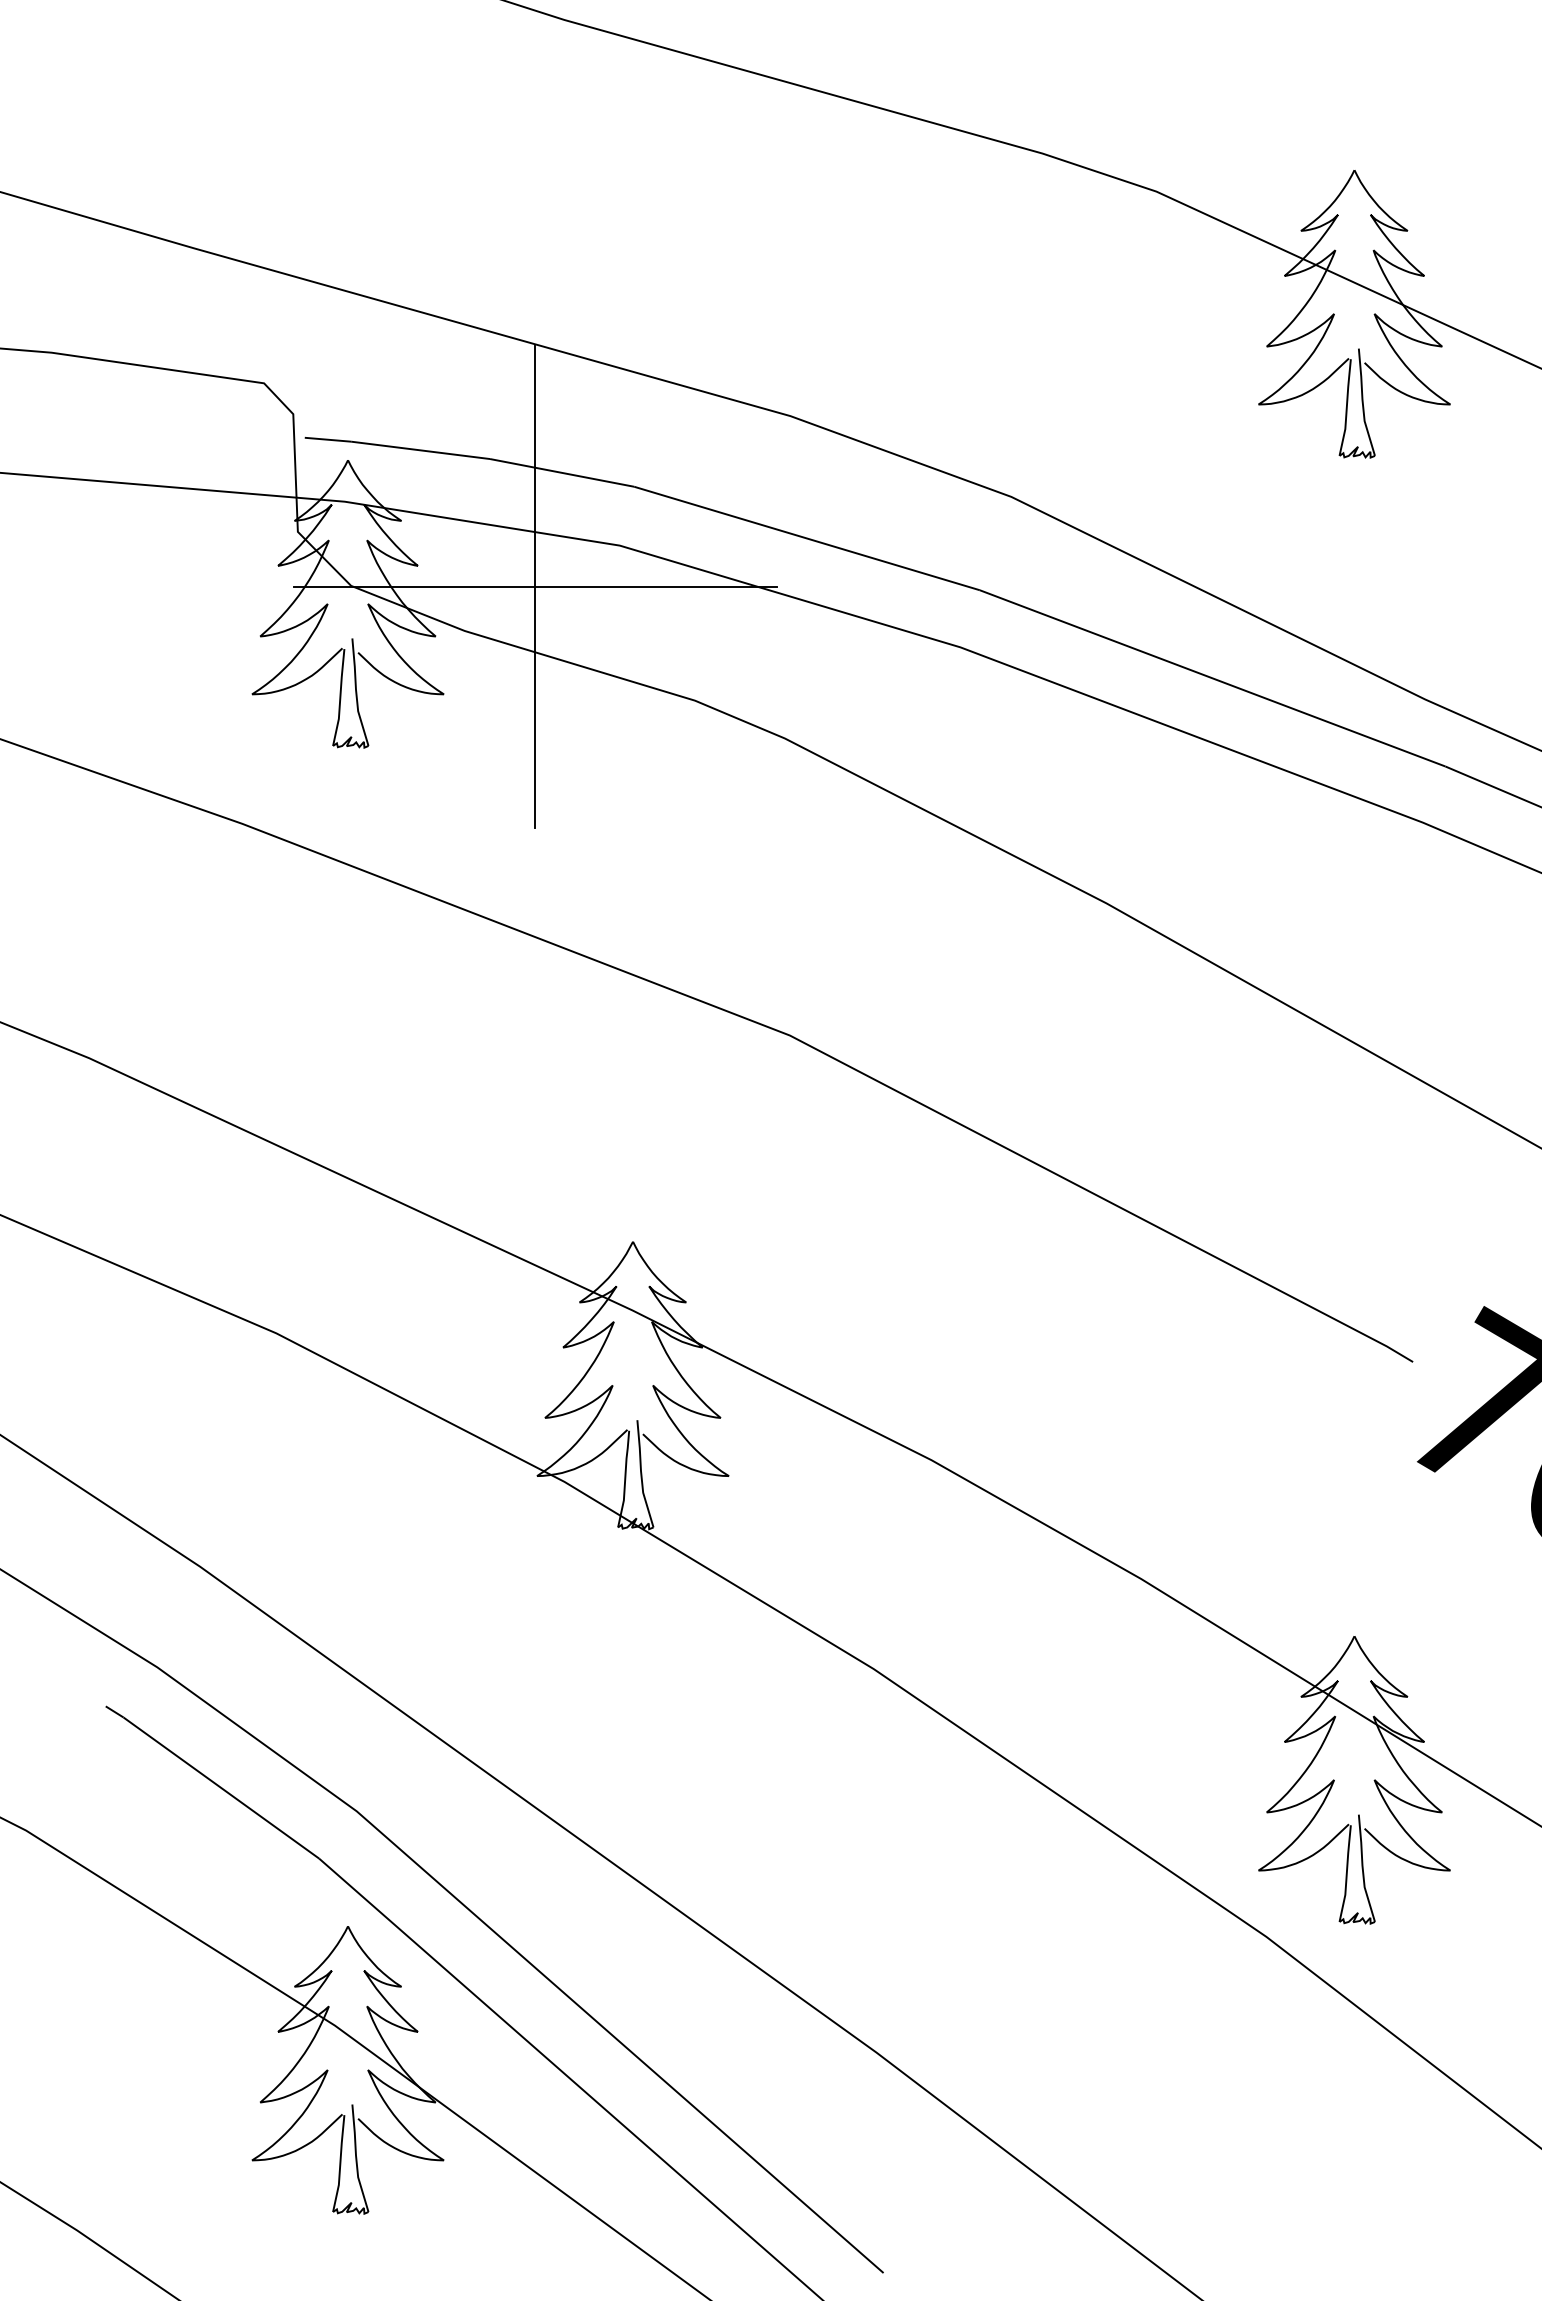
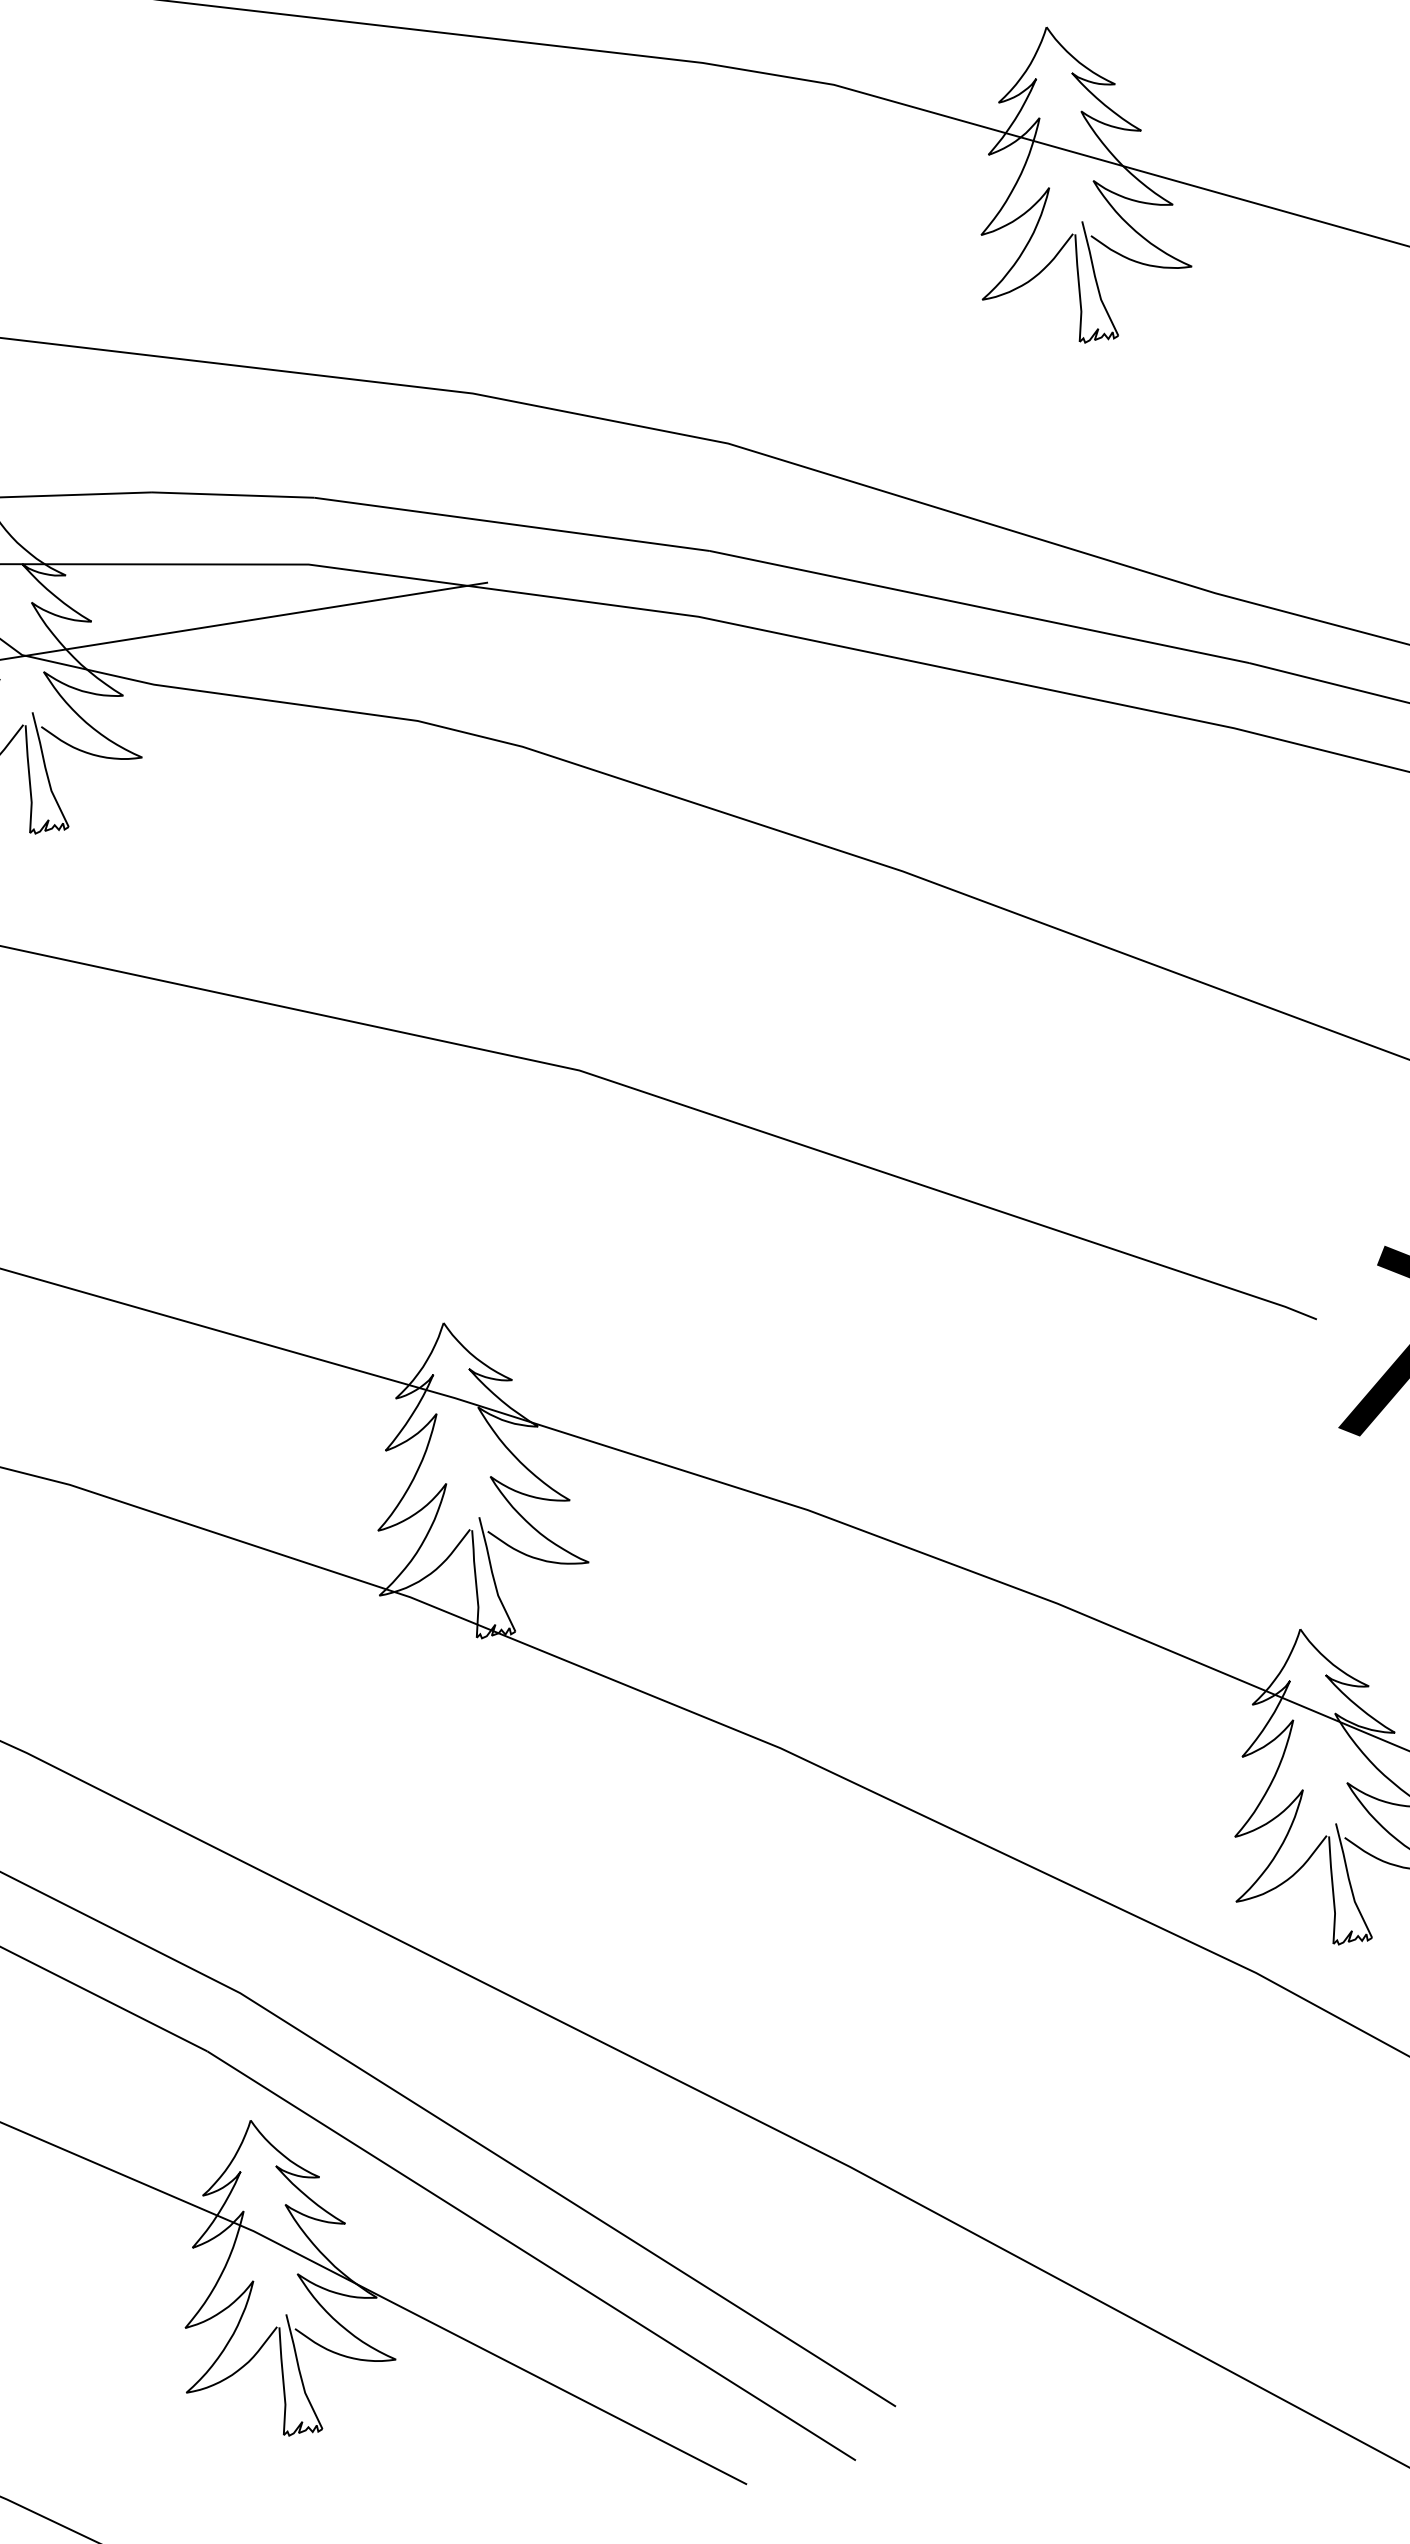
line: (535, 586) -> (223, 623), removed

